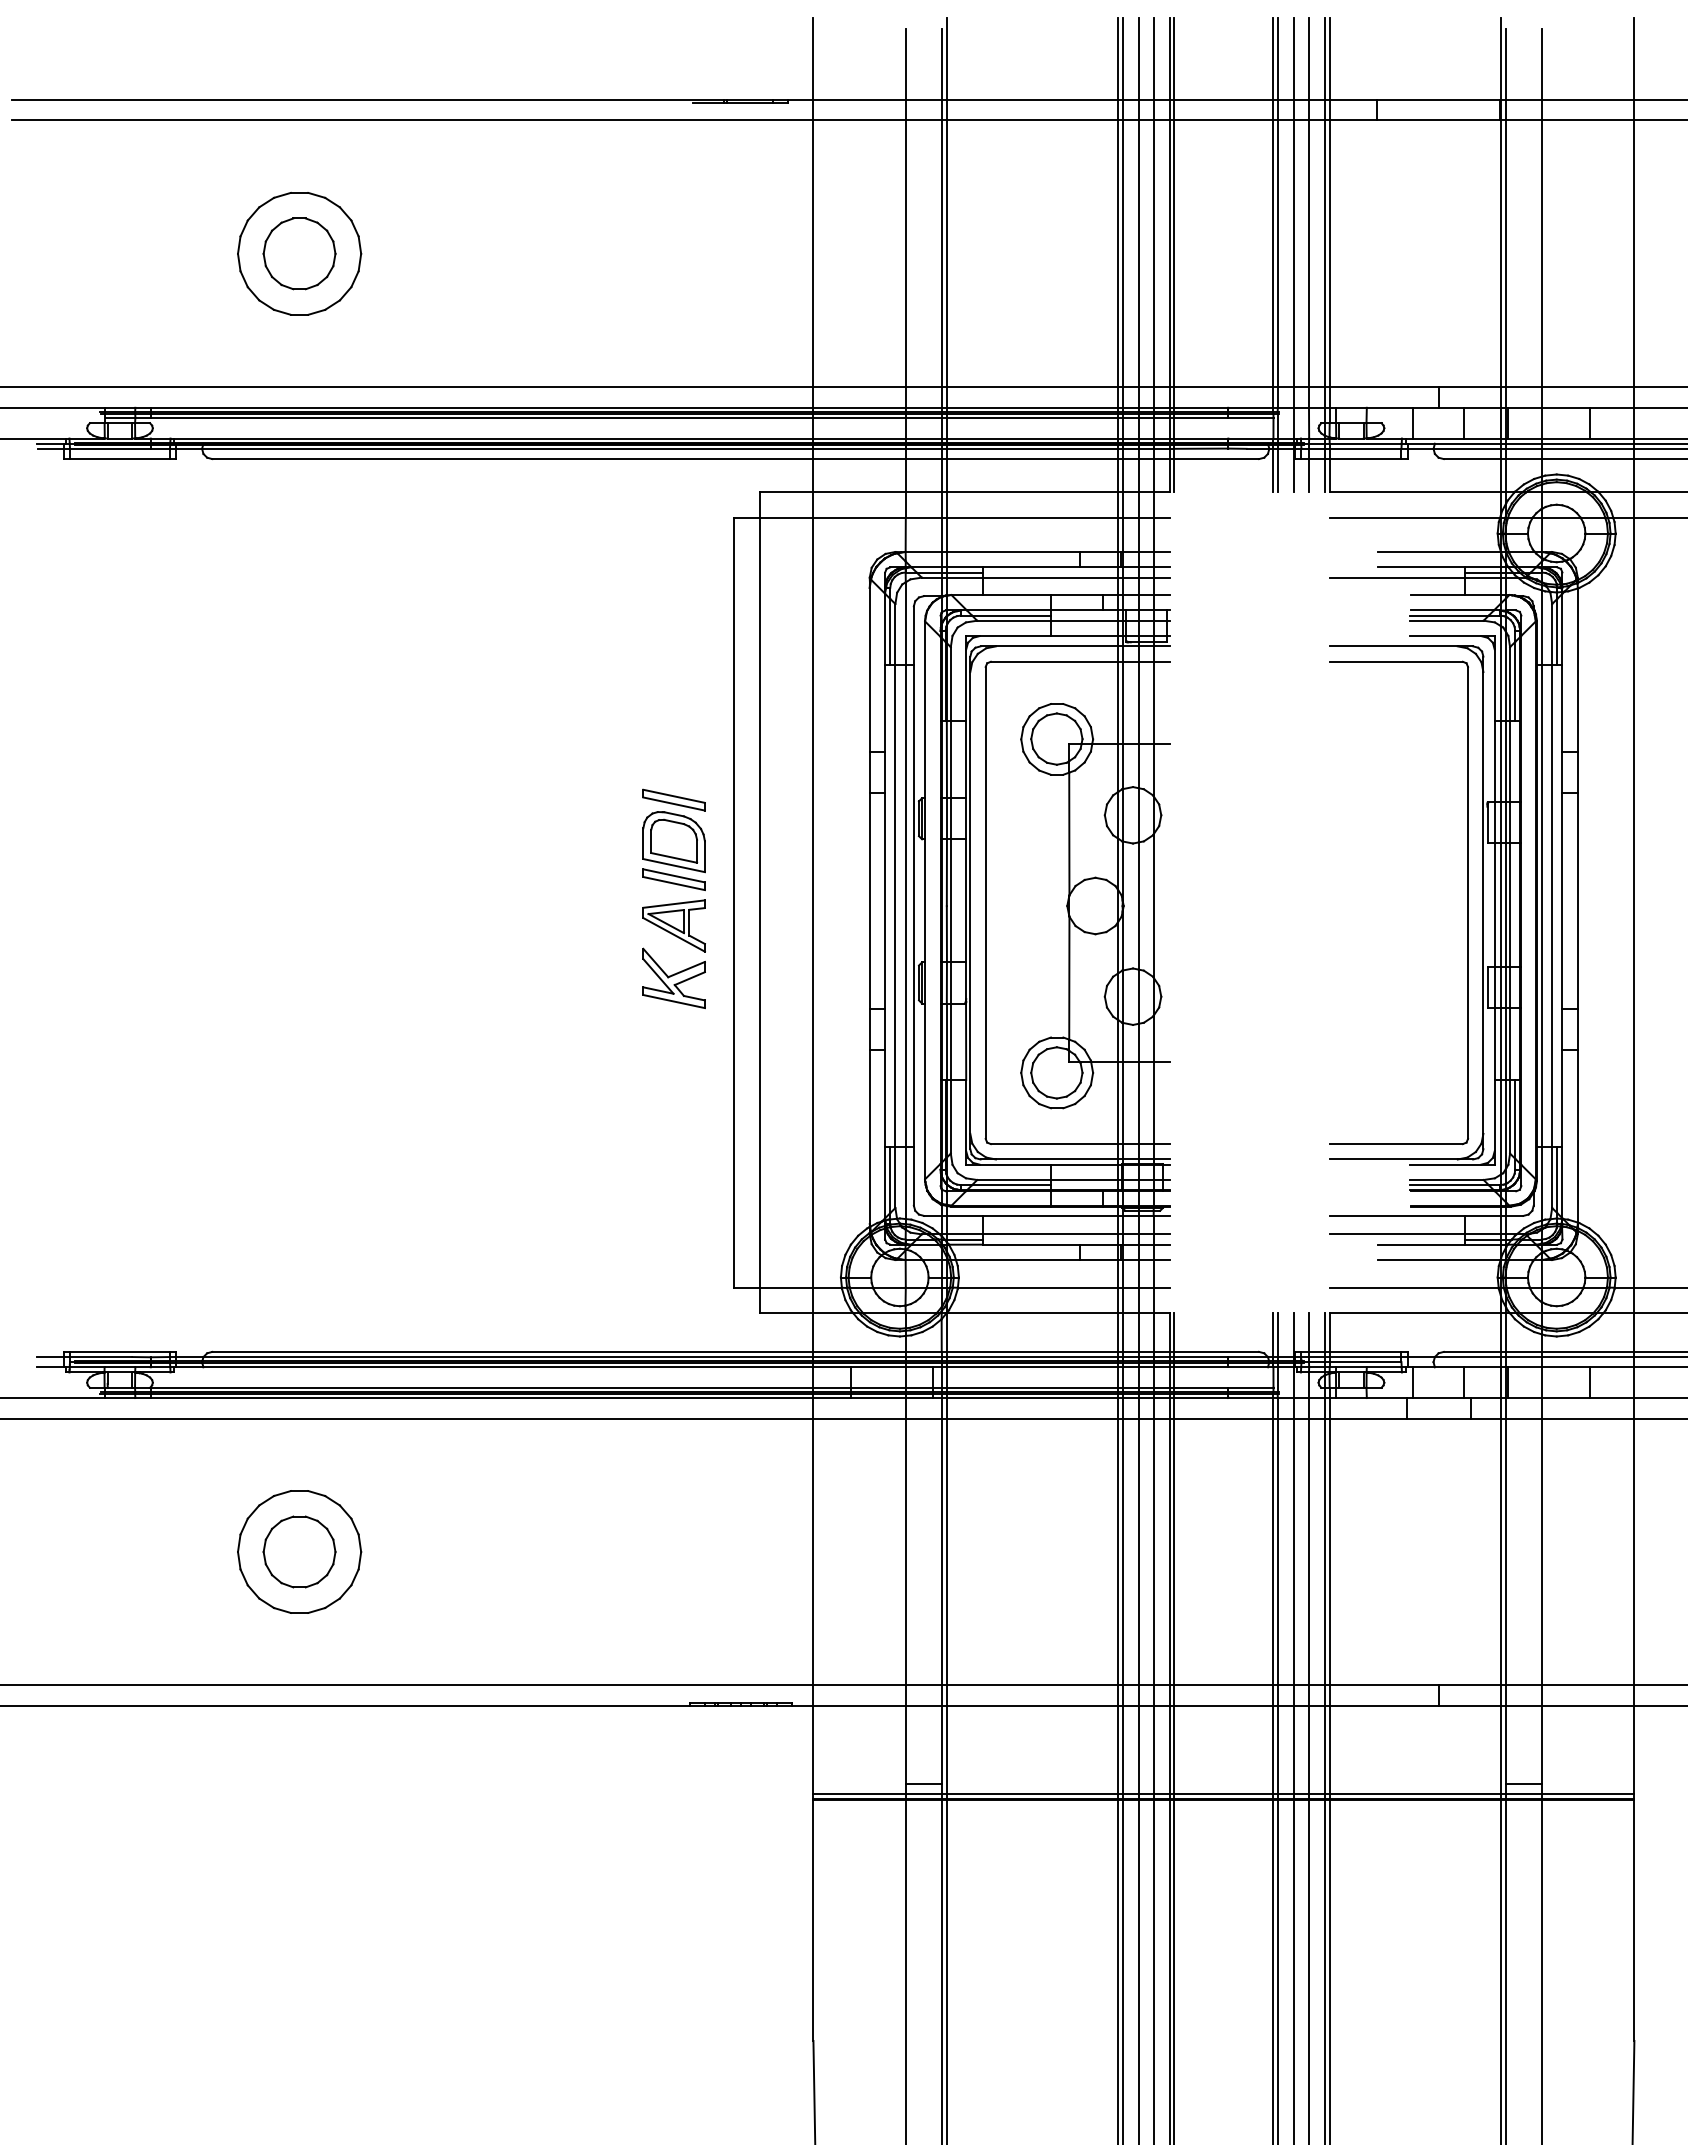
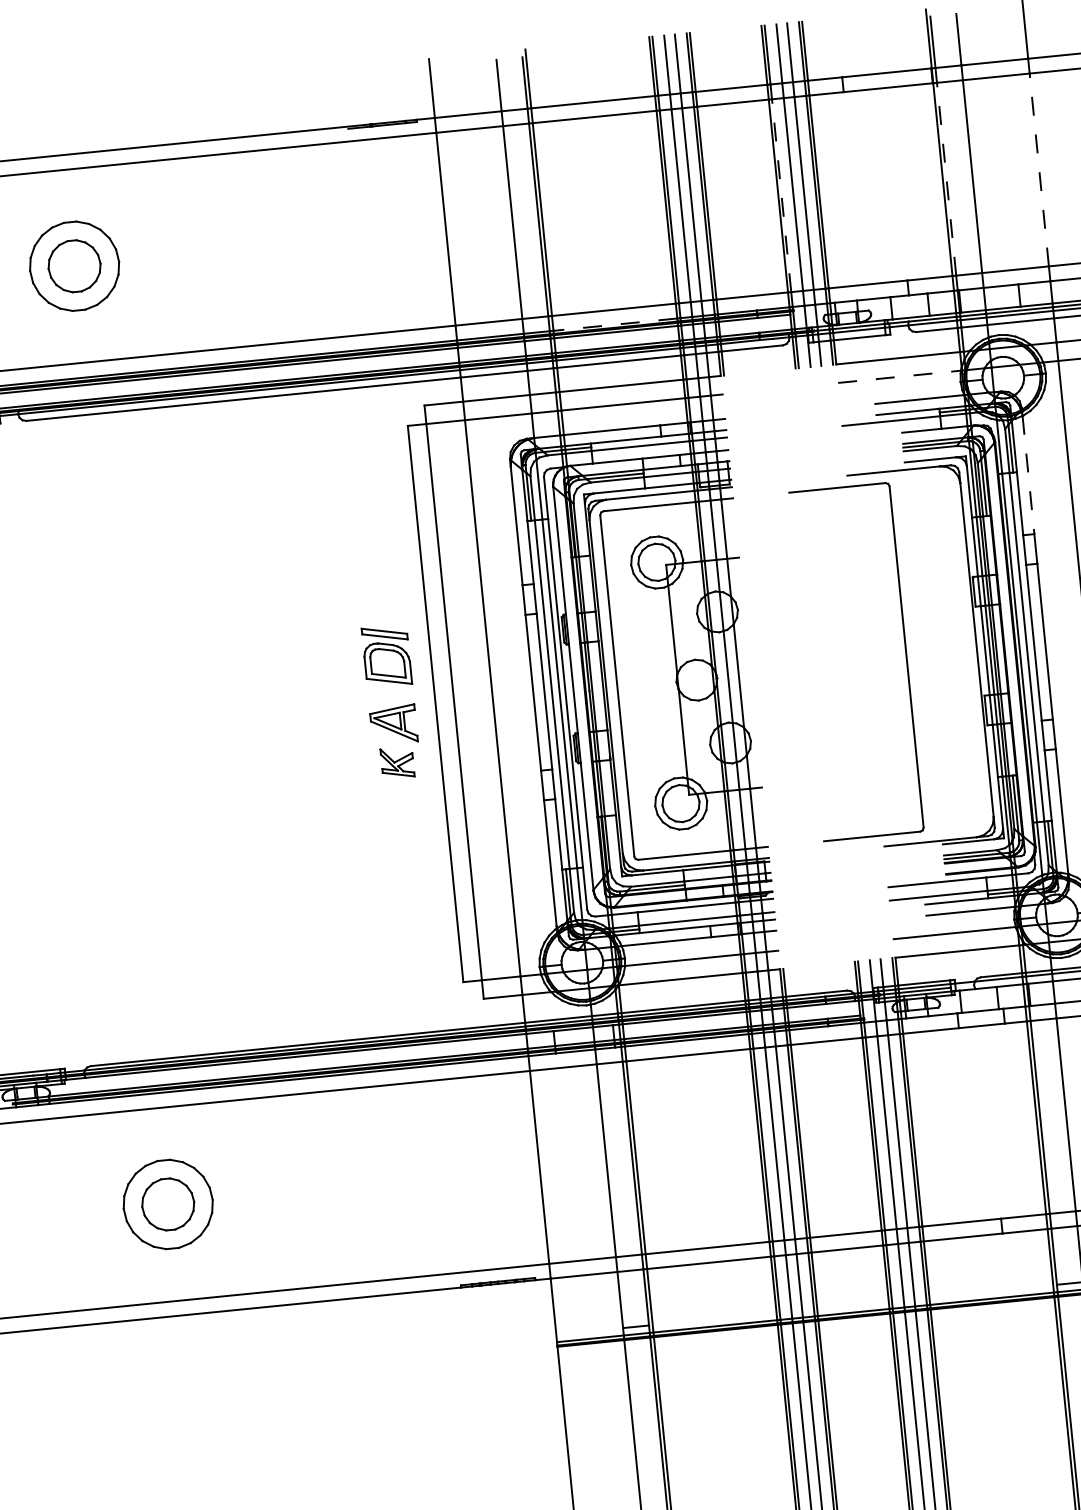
line: (1277, 253) -> (781, 195), solid -> dashed
line: (1506, 253) -> (946, 178), solid -> dashed
line: (1634, 253) -> (1039, 169), solid -> dashed
line: (1032, 407) -> (615, 324), solid -> dashed
line: (1415, 518) -> (900, 377), solid -> dashed
line: (1577, 670) -> (1028, 475), solid -> dashed
part: (673, 879) -> (389, 691), removed
part: (1467, 902) -> (906, 656), moved
part: (673, 978) -> (397, 763), size x0.7

